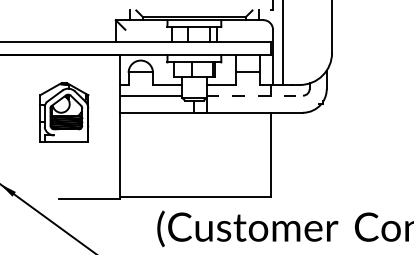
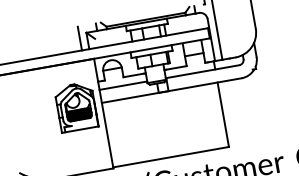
line: (106, 25) -> (80, 38), added
line: (255, 95) -> (203, 71), dashed -> solid
part: (64, 112) -> (76, 107), moved

